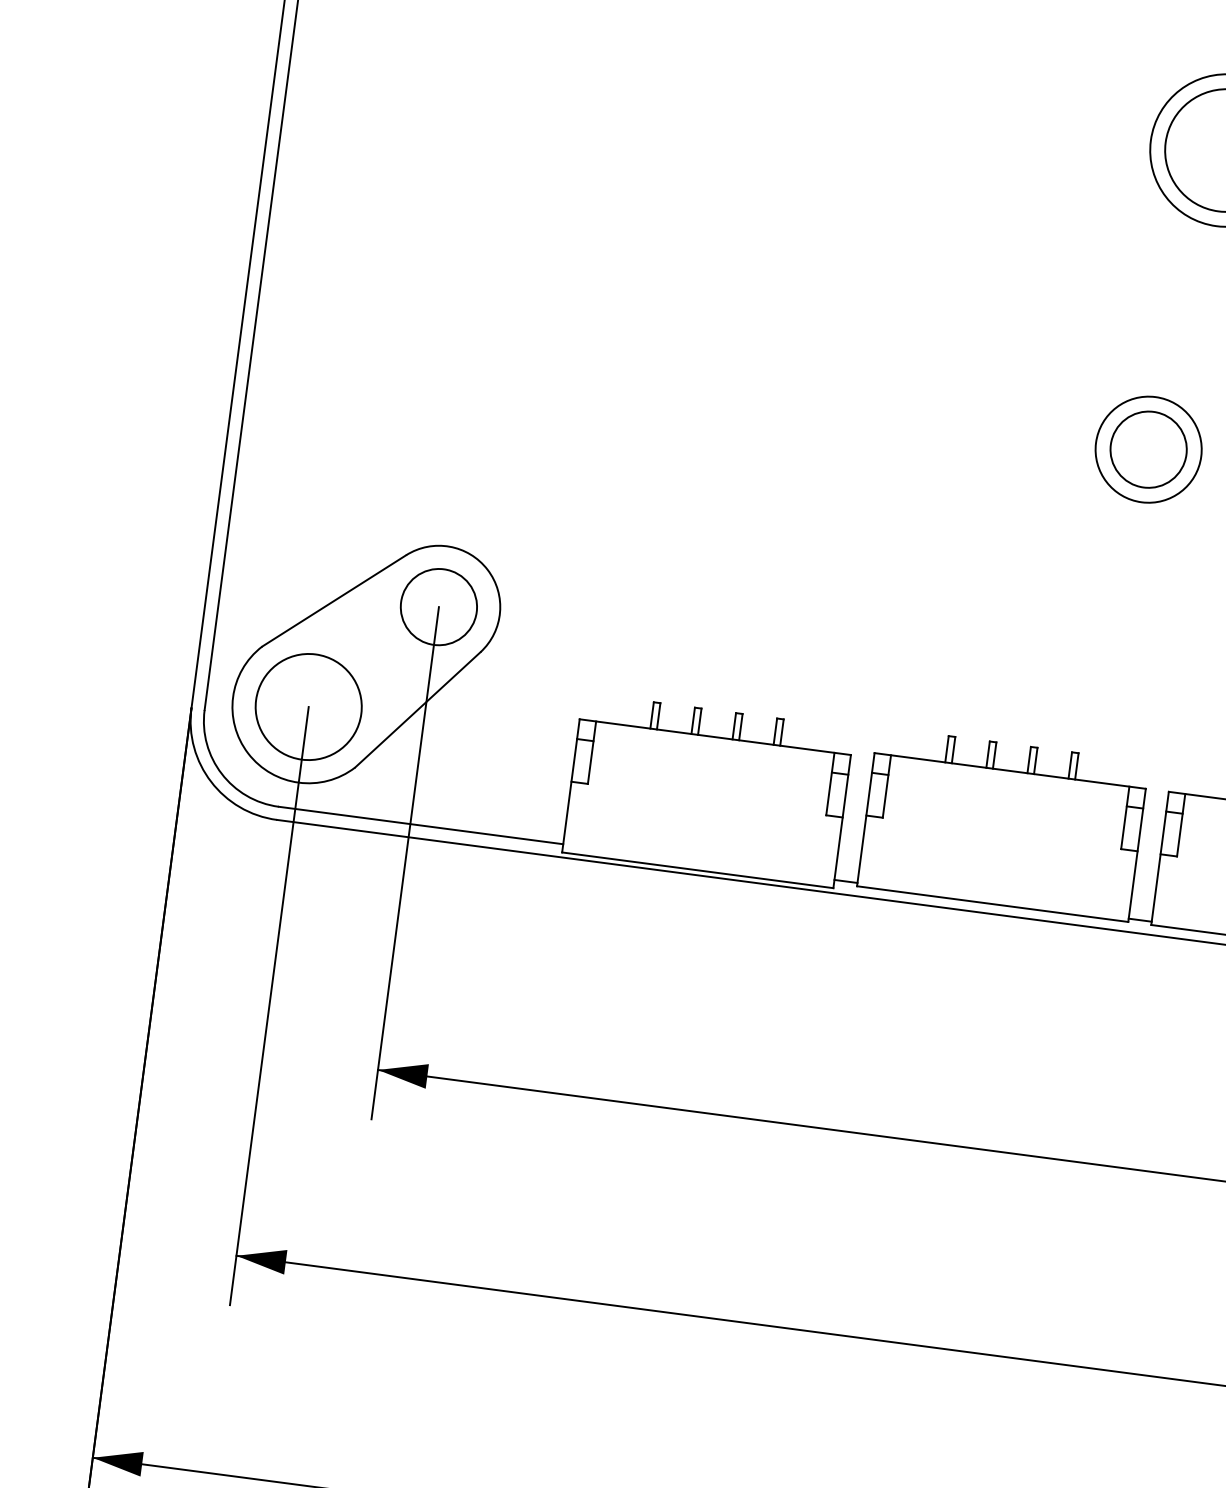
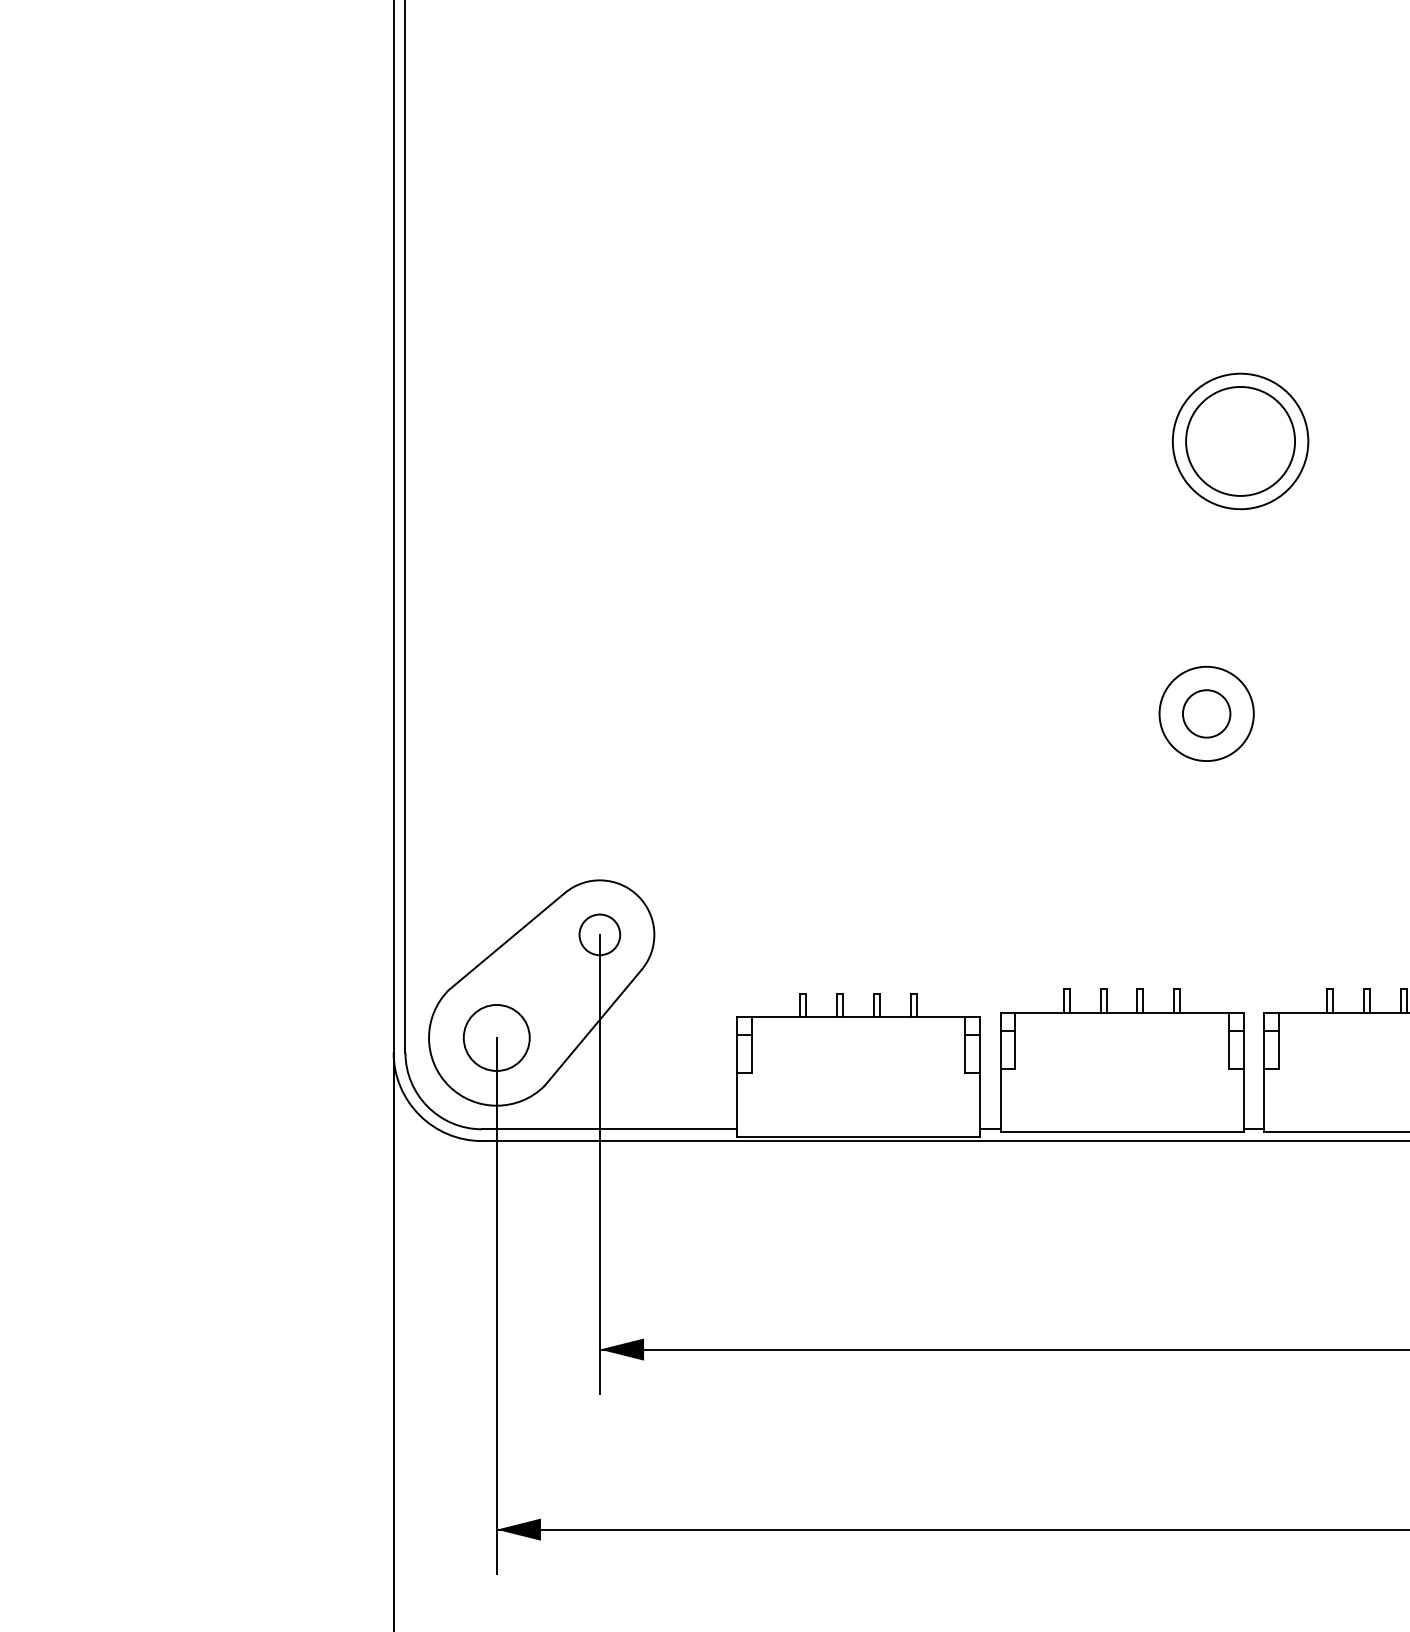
circle: (1148, 449) -> (1206, 713), size x0.7
circle: (438, 606) -> (599, 934), size x0.6
circle: (308, 706) -> (496, 1037), size x0.7

